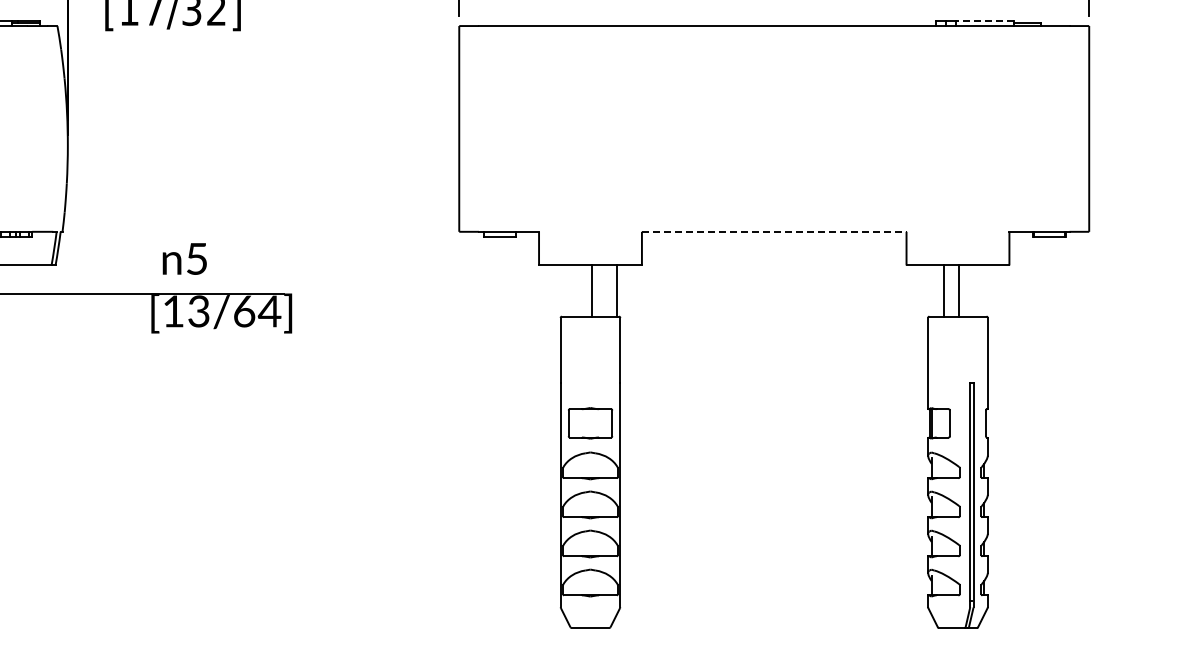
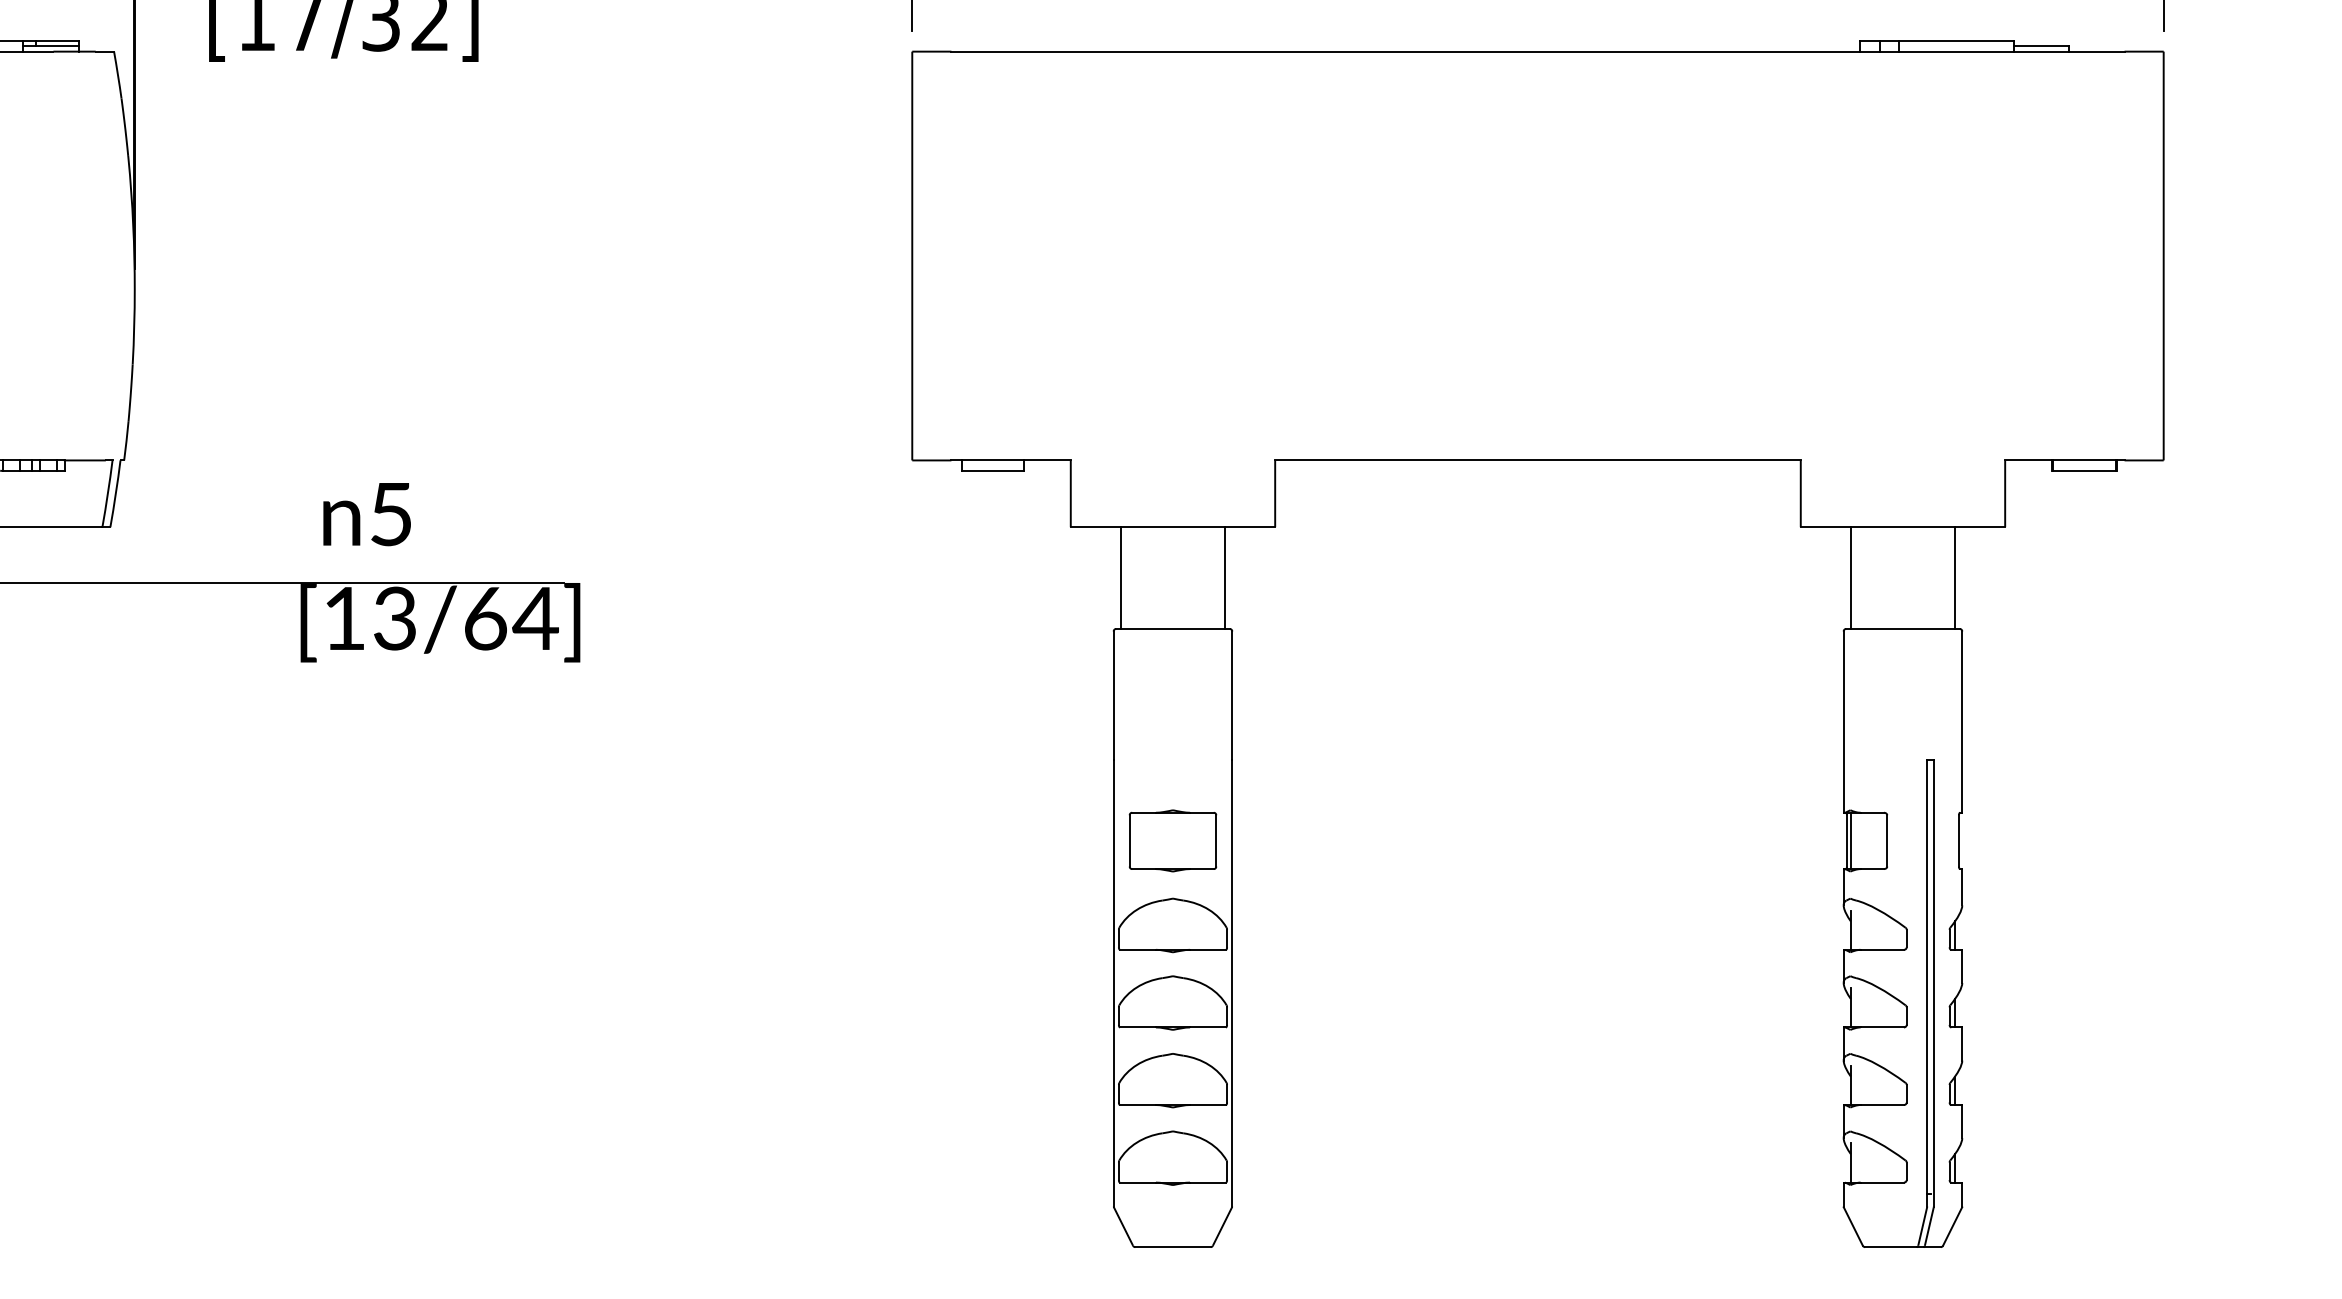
line: (985, 20) -> (1957, 40), dashed -> solid
line: (774, 231) -> (1538, 459), dashed -> solid
line: (592, 290) -> (1121, 576), moved
line: (944, 290) -> (1955, 576), moved
line: (958, 290) -> (1850, 576), moved

